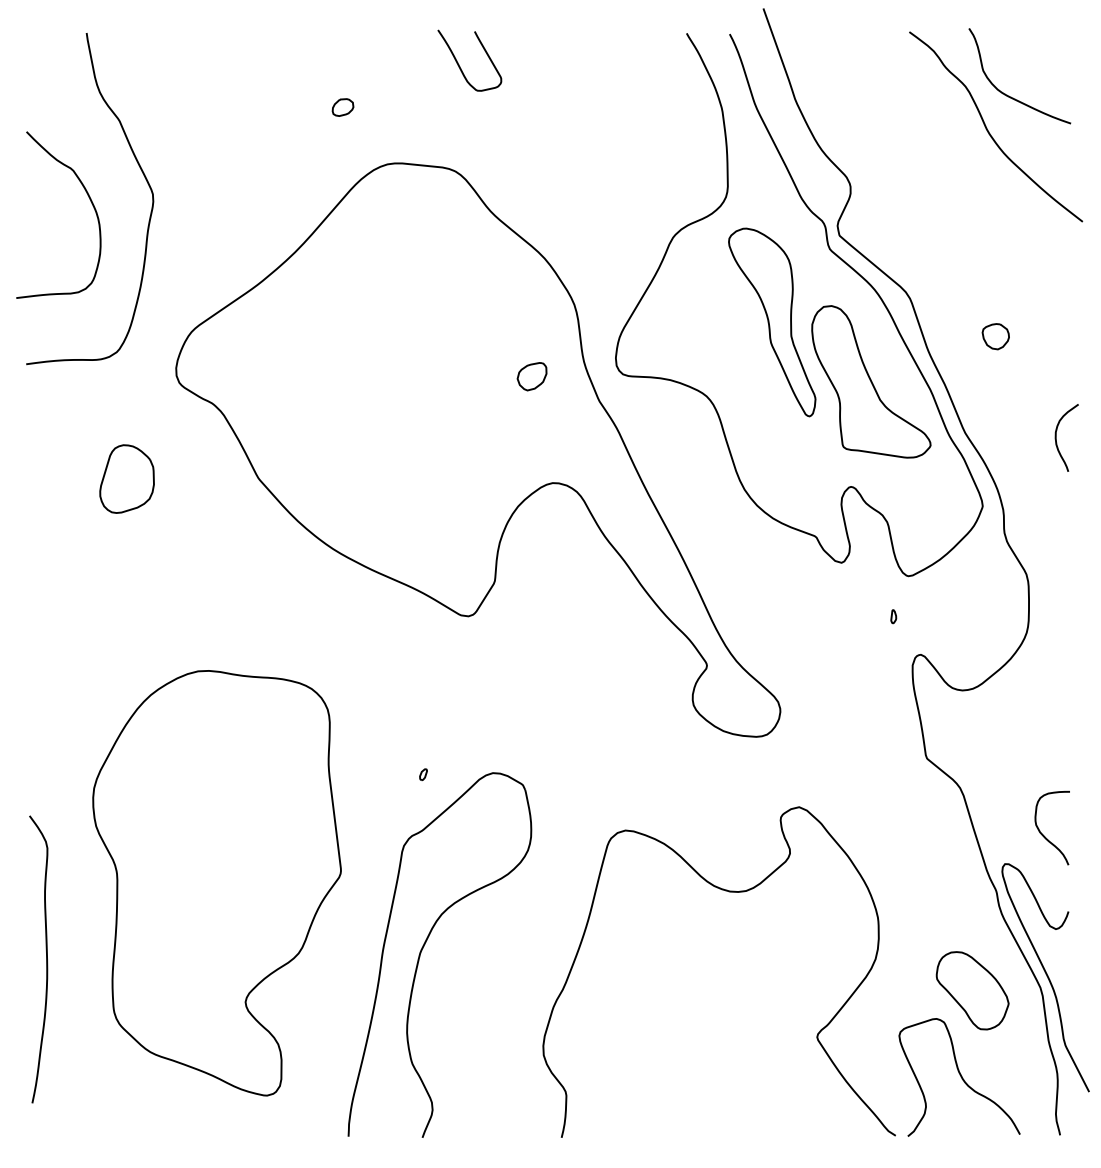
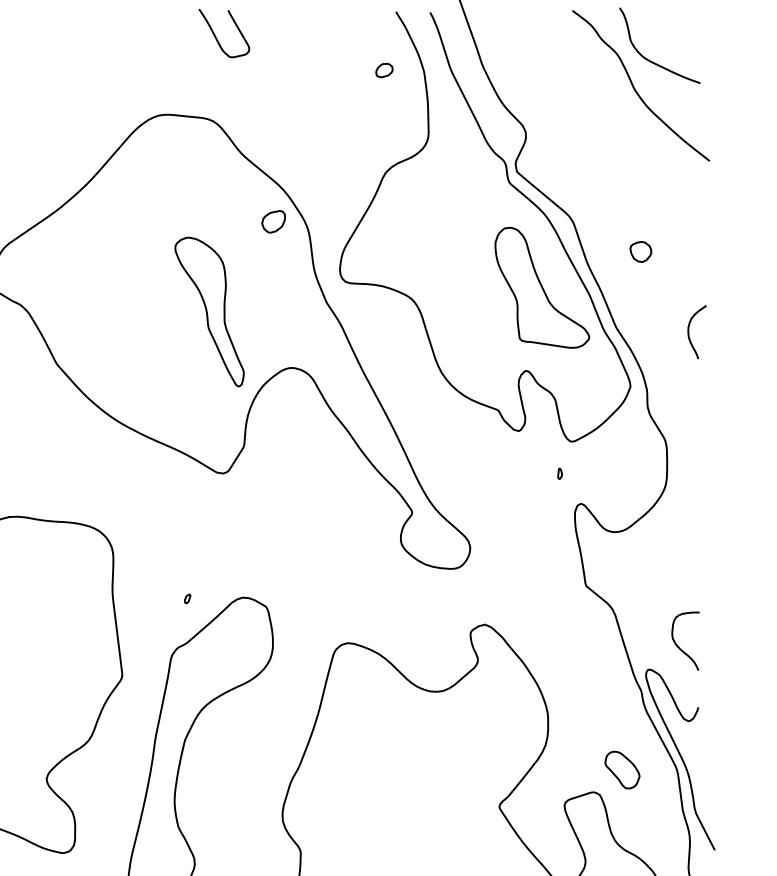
part: (342, 107) -> (384, 70), moved
part: (772, 322) -> (209, 312), moved
part: (531, 376) -> (273, 221), moved
part: (972, 990) -> (622, 769), size x0.6

